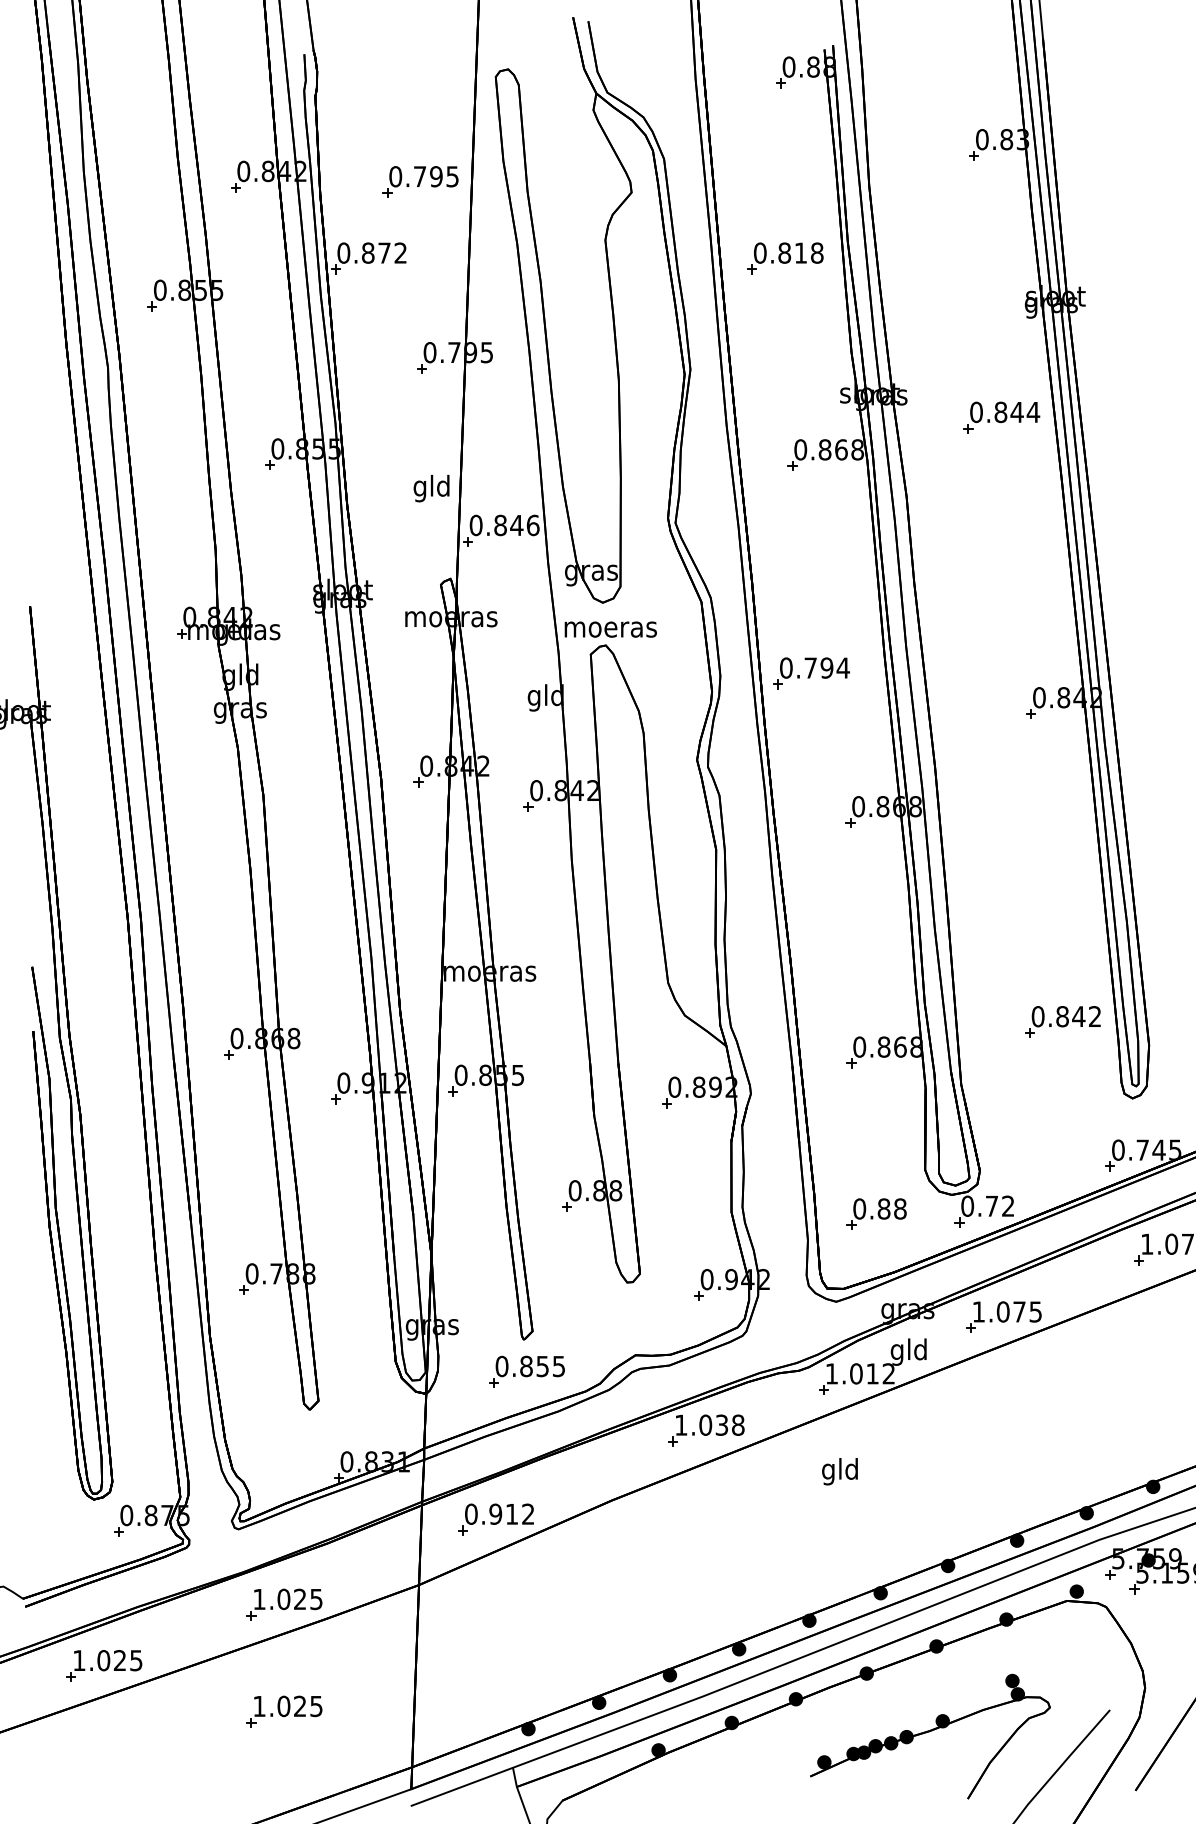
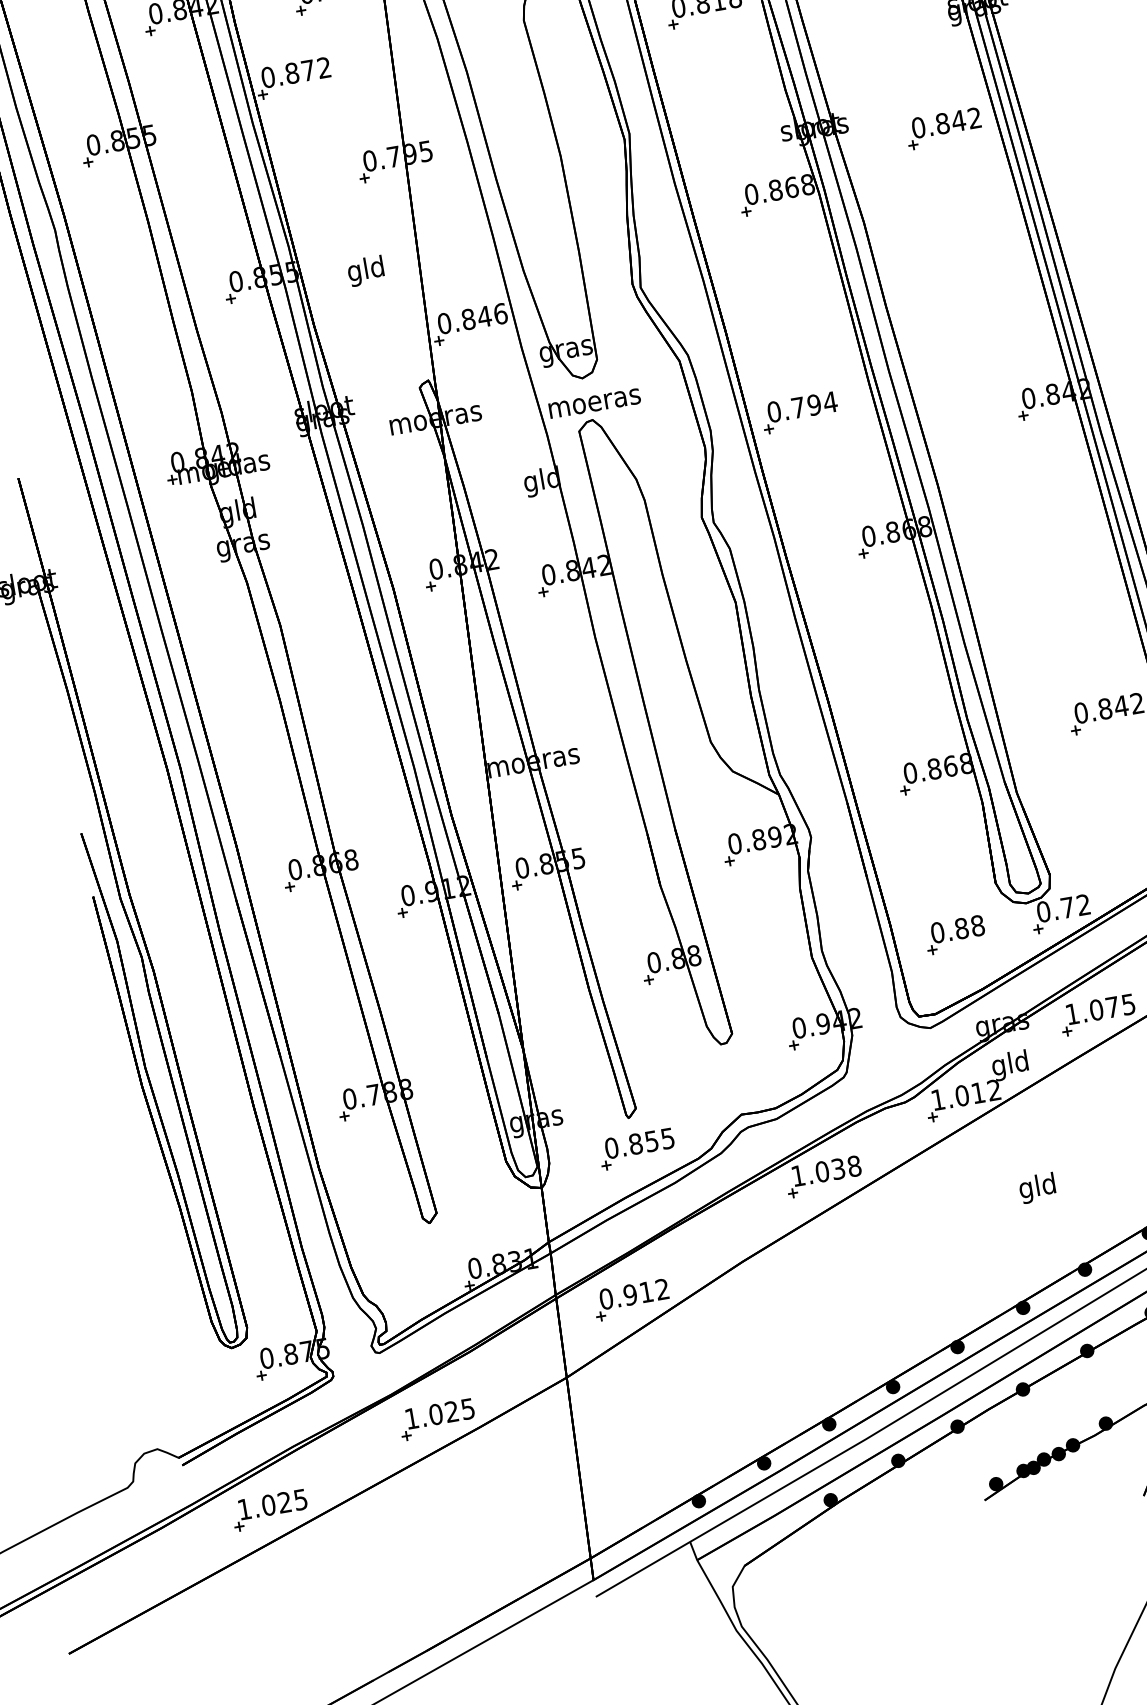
text: (1033, 411) -> (974, 117), 0.844 -> 0.842
text: (431, 488) -> (365, 271), moved
text: (839, 1471) -> (1037, 1188), moved
part: (284, 1711) -> (455, 1524), removed

